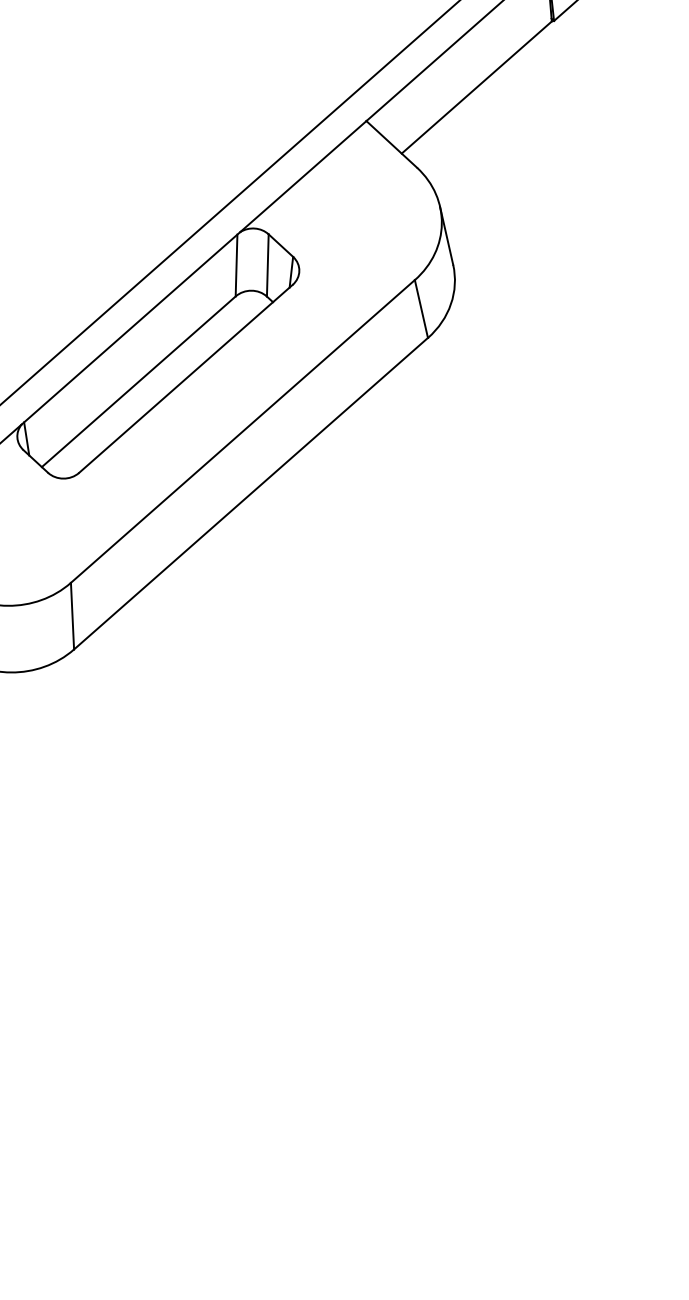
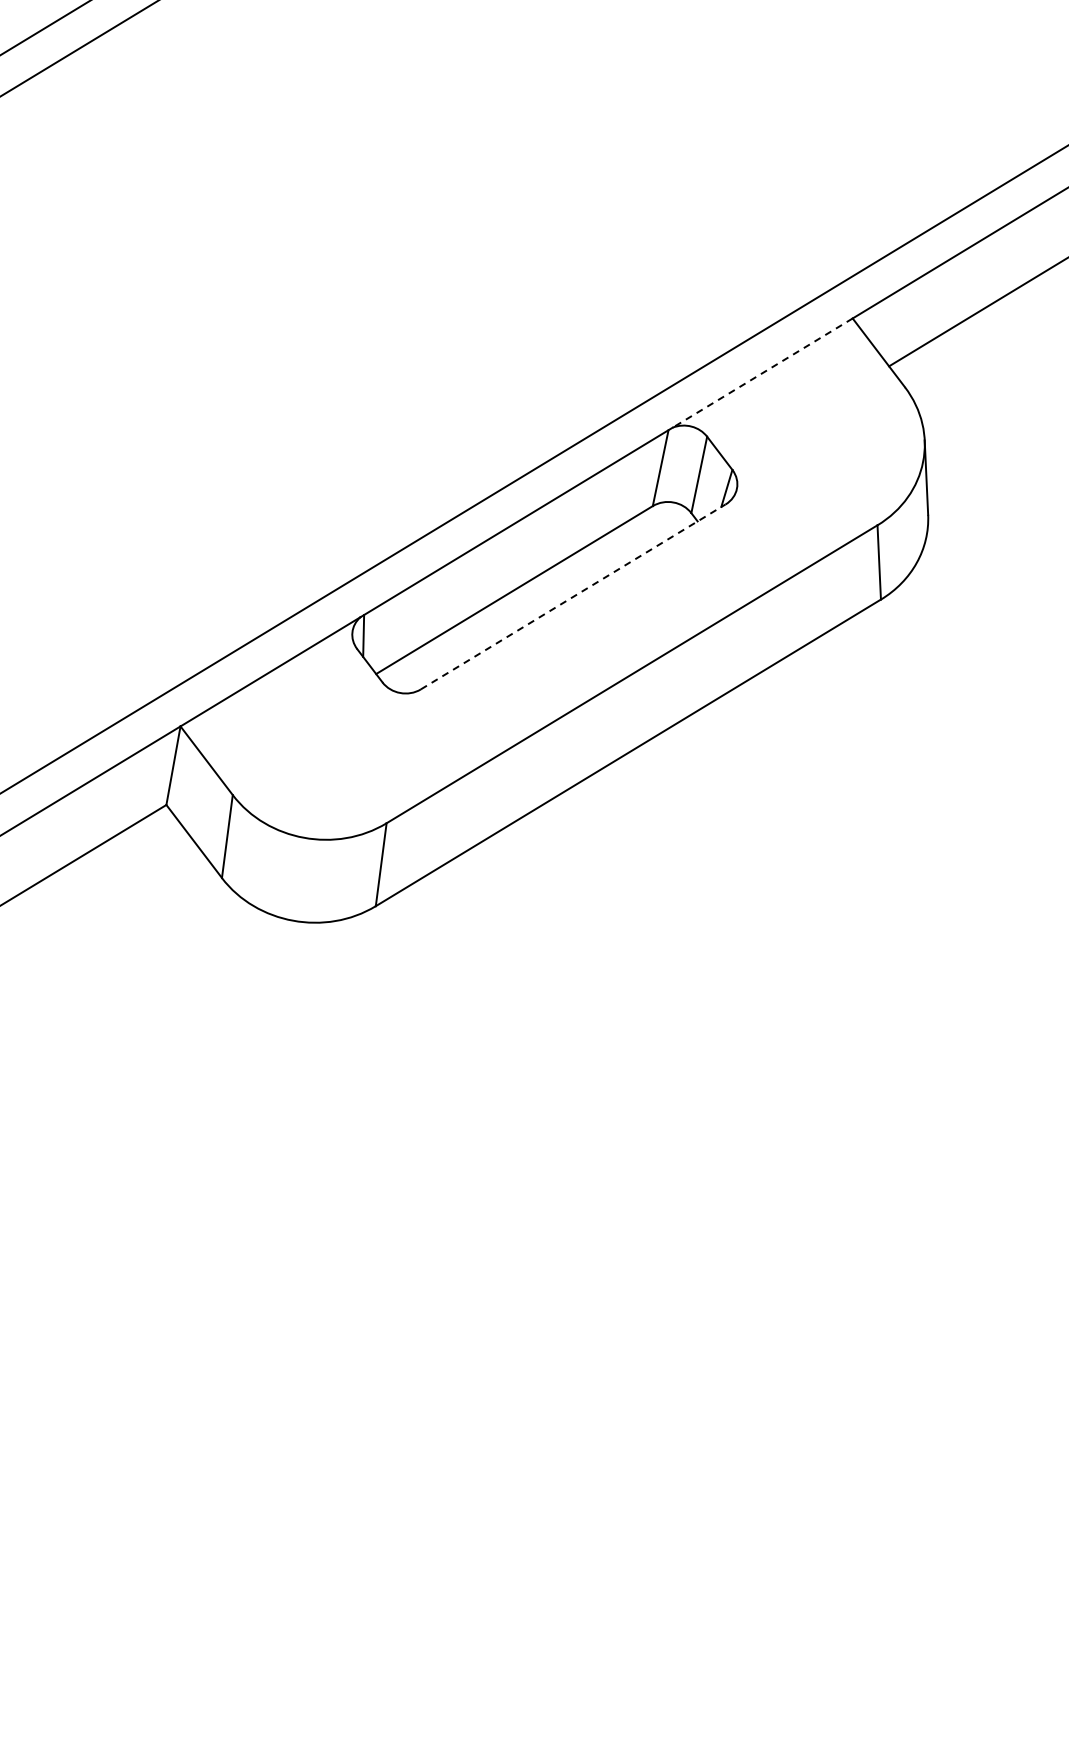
line: (303, 176) -> (762, 373), solid -> dashed
line: (186, 378) -> (573, 596), solid -> dashed

